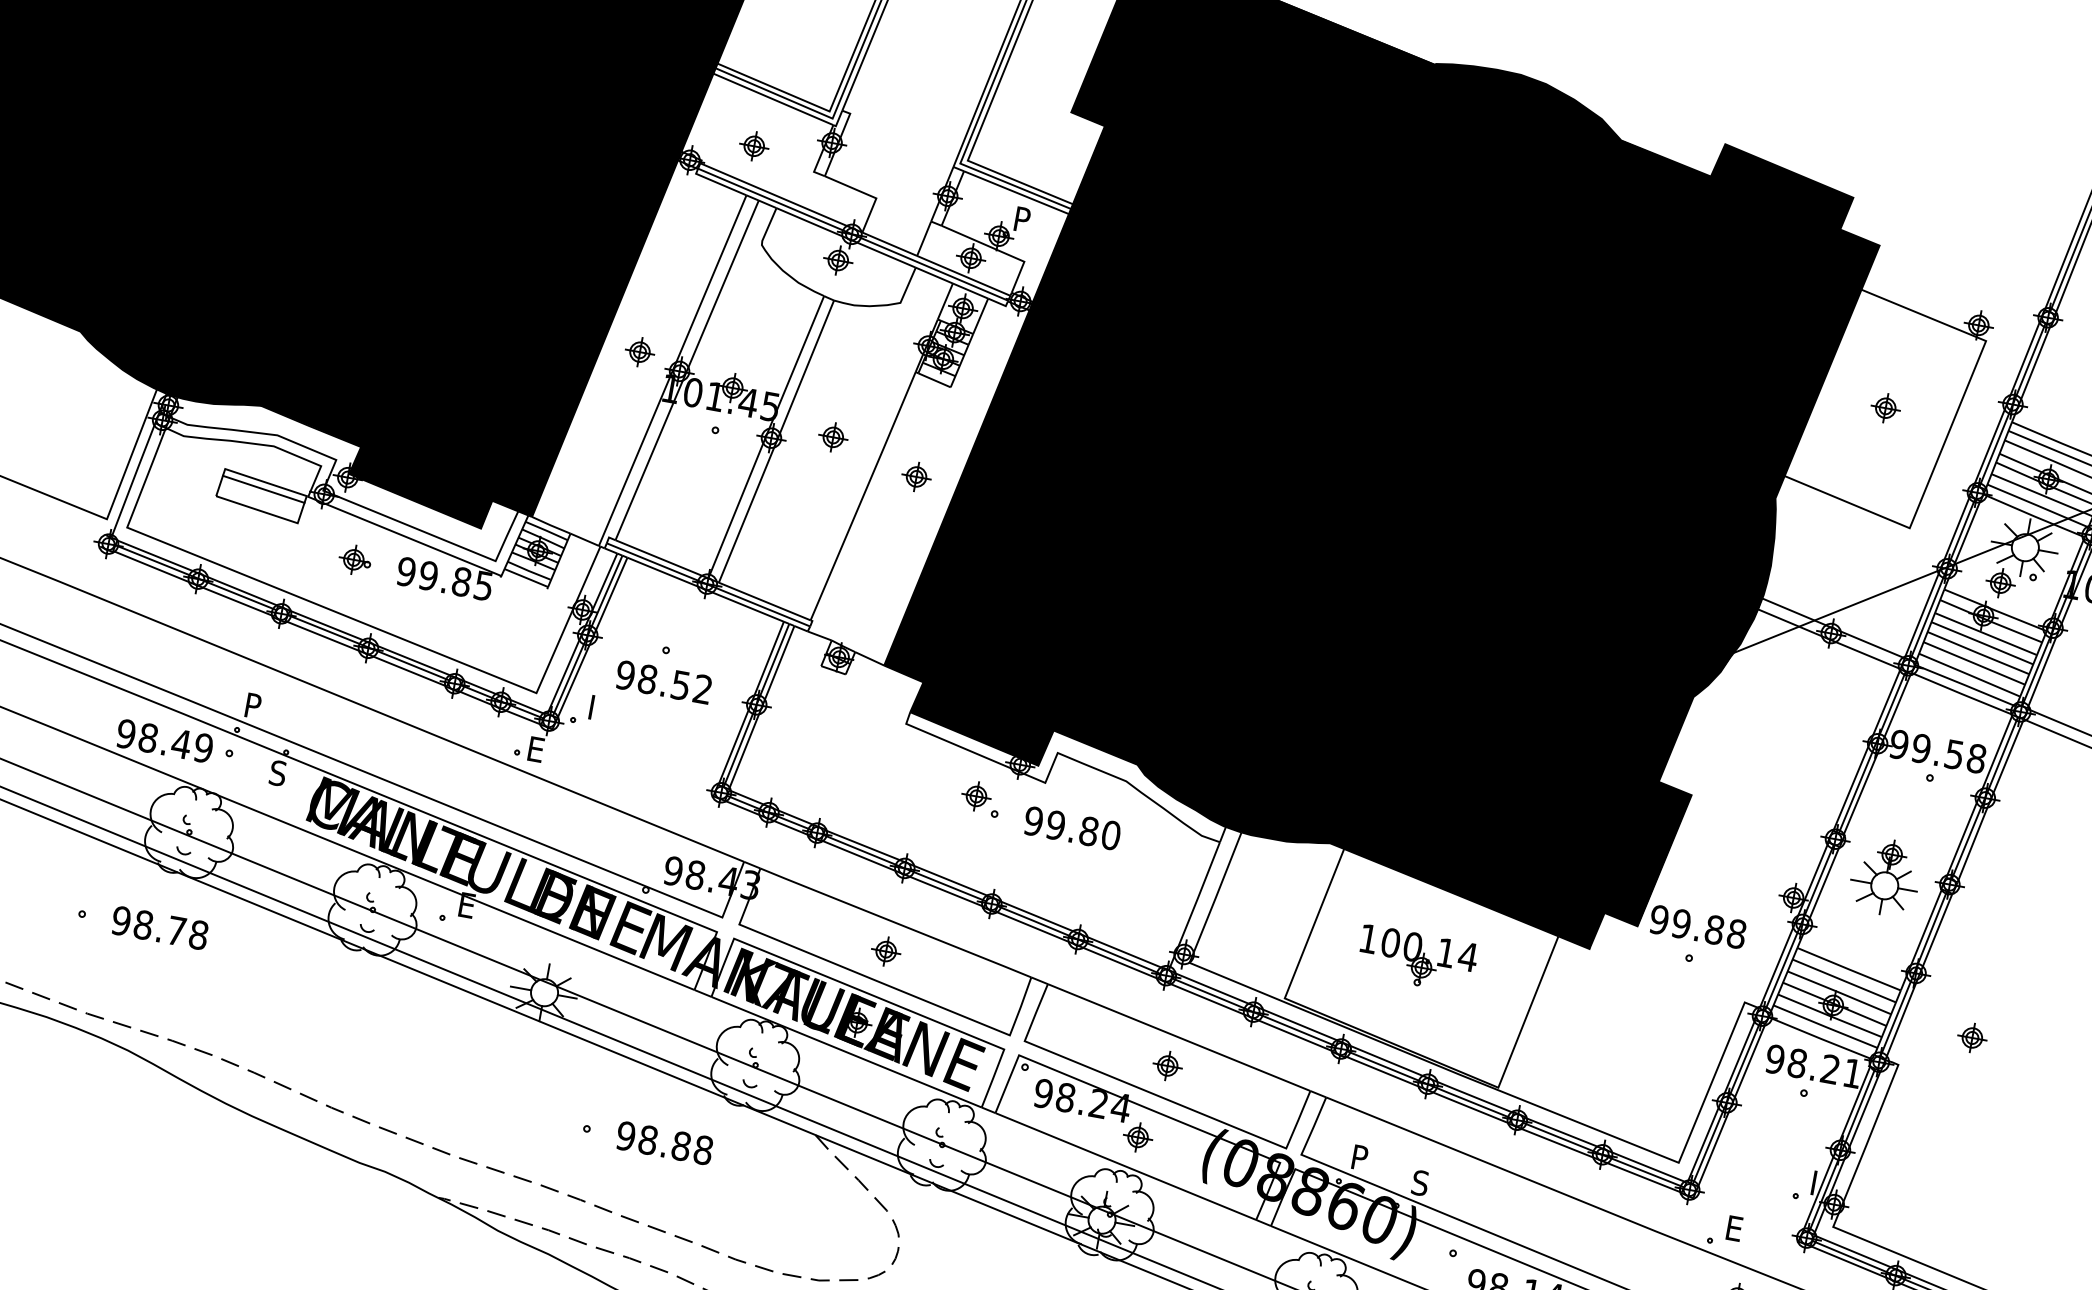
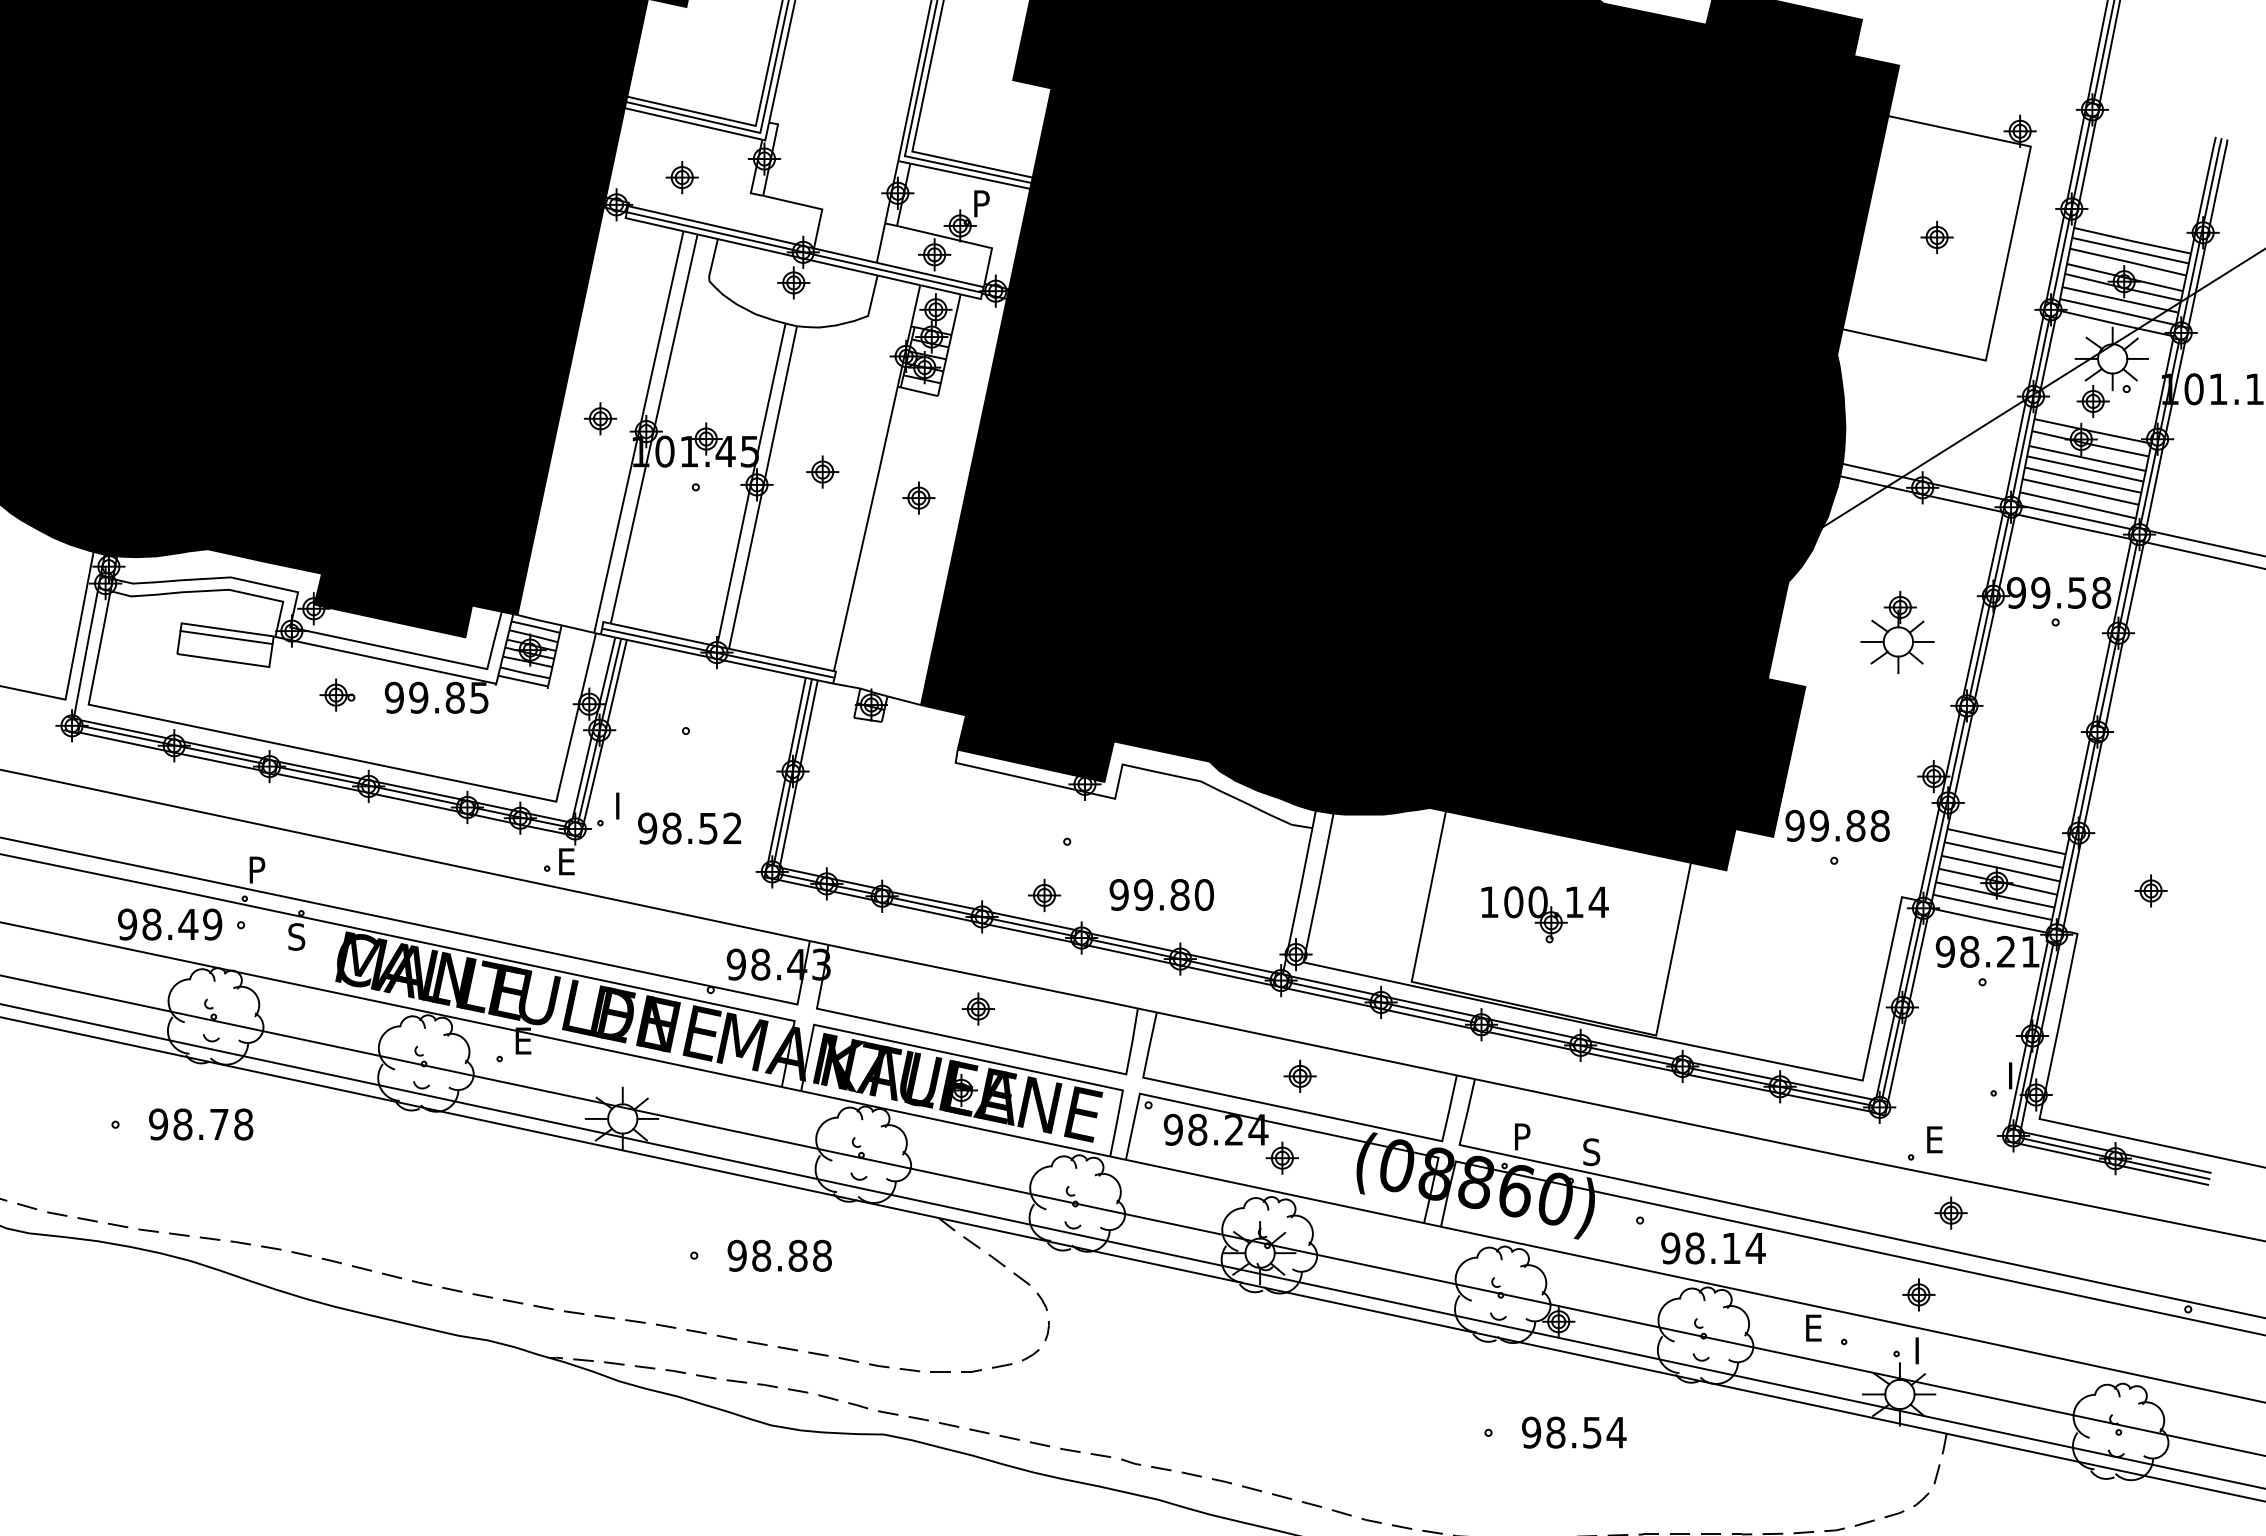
text: (663, 682) -> (689, 828), moved
part: (976, 796) -> (1044, 895), moved
text: (1072, 827) -> (1161, 894), moved
part: (1885, 877) -> (1897, 632), moved

